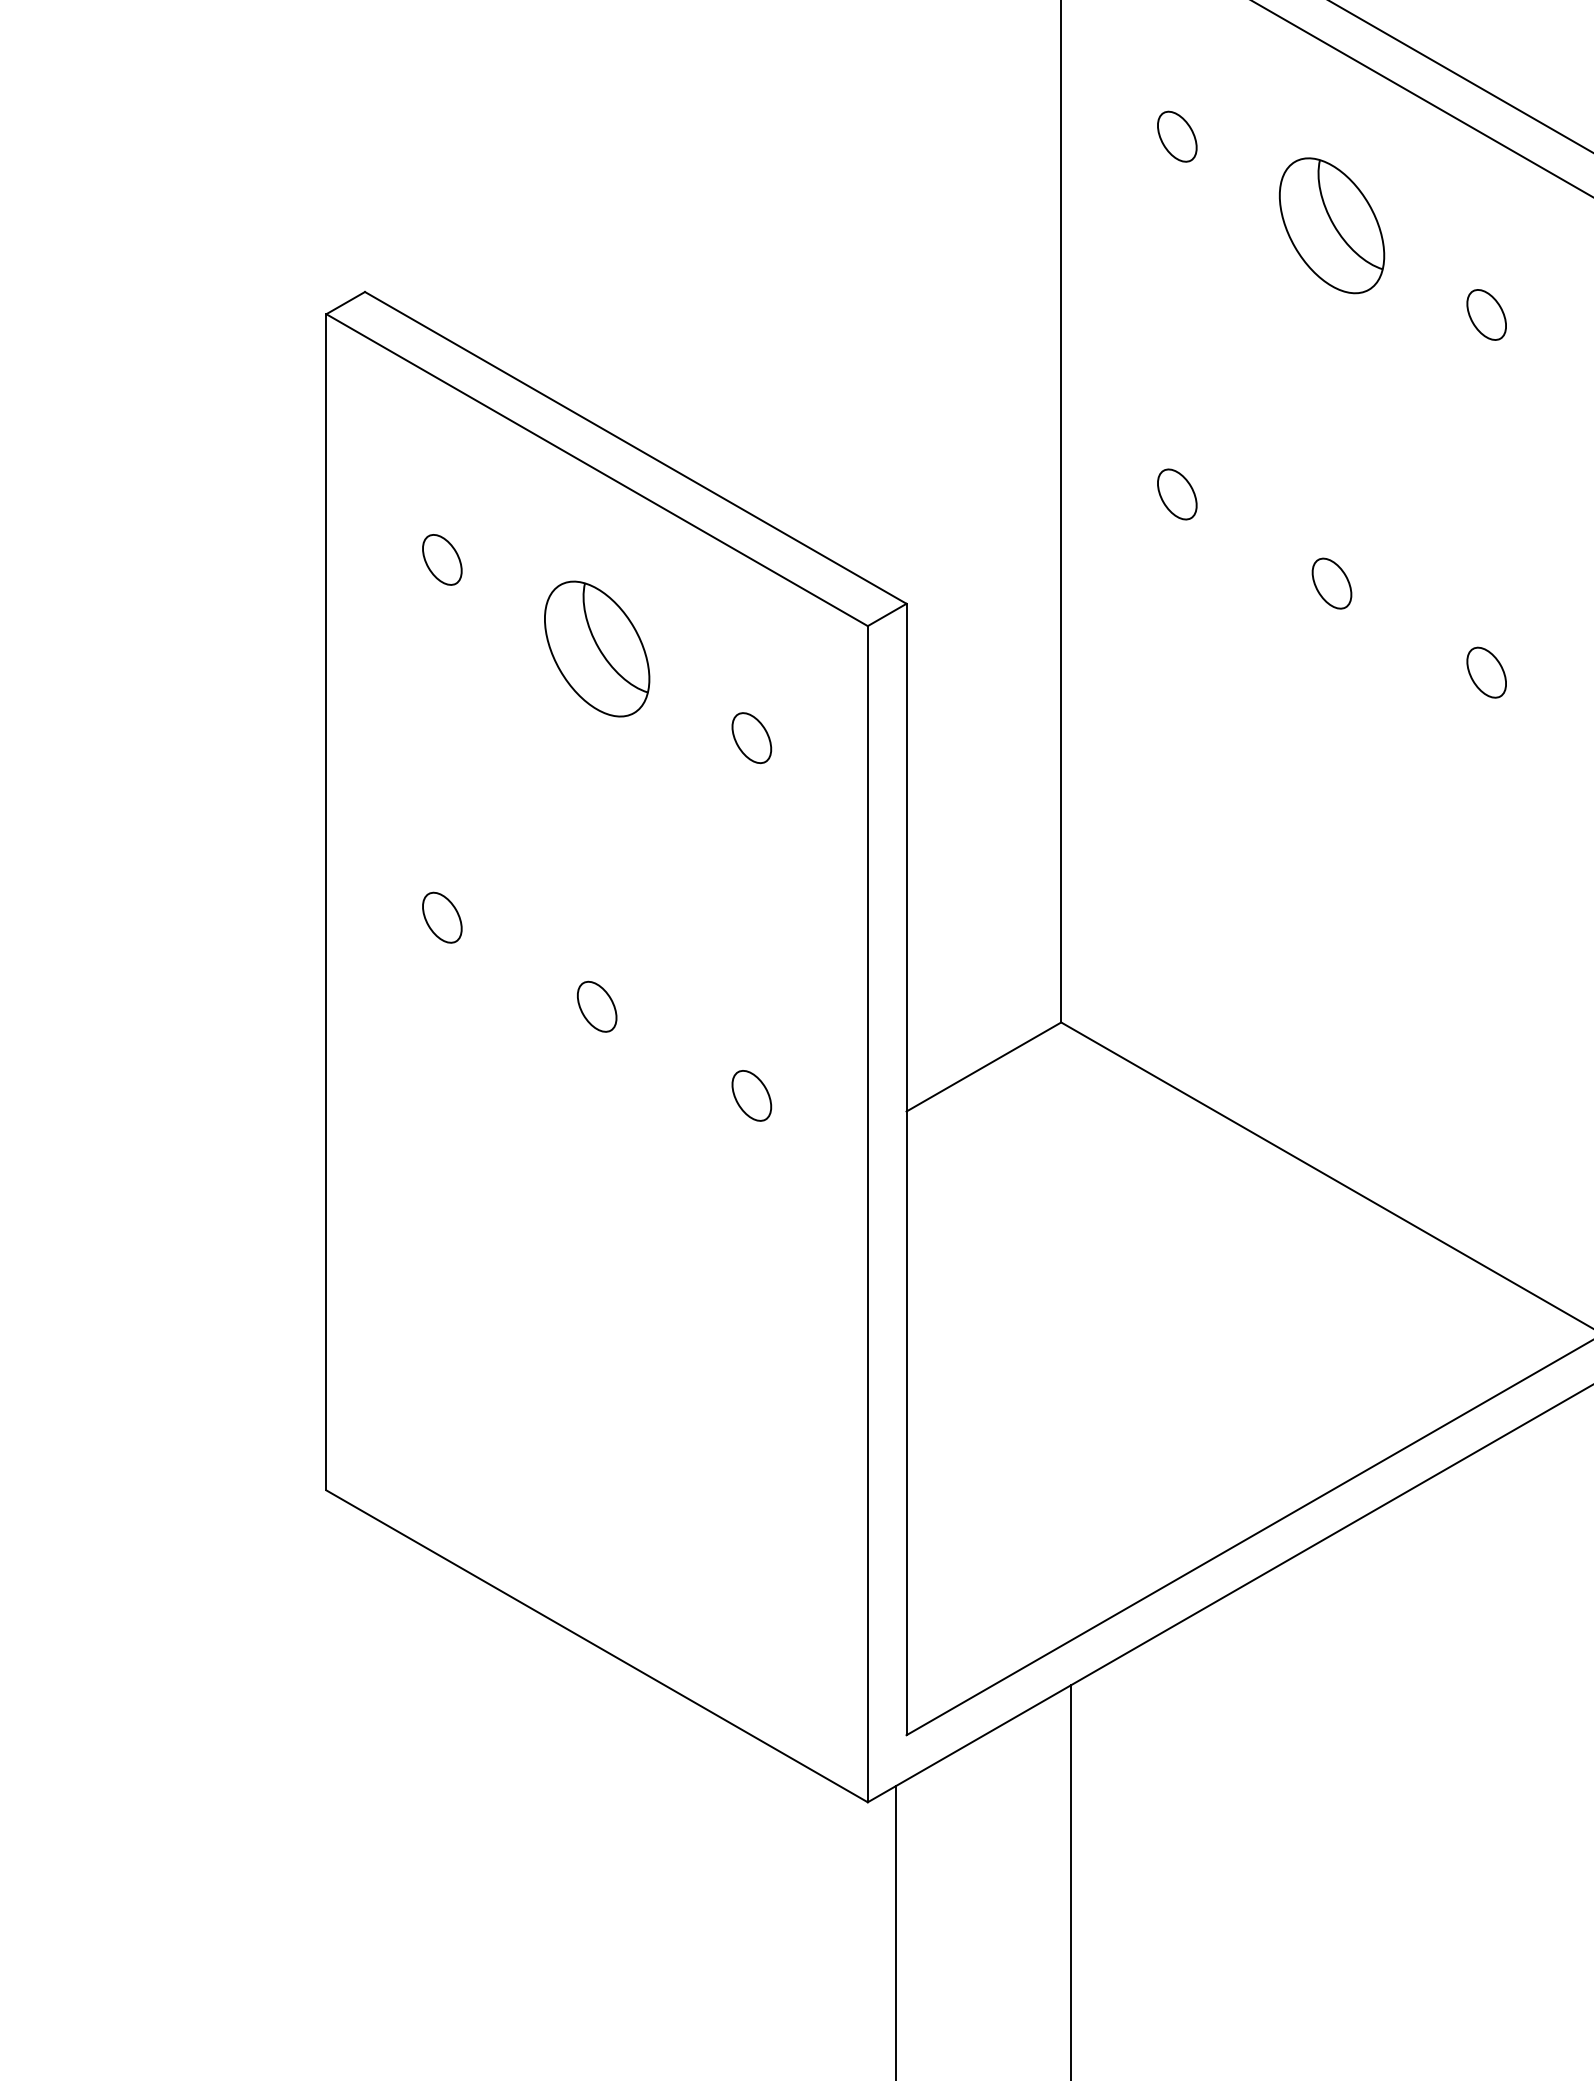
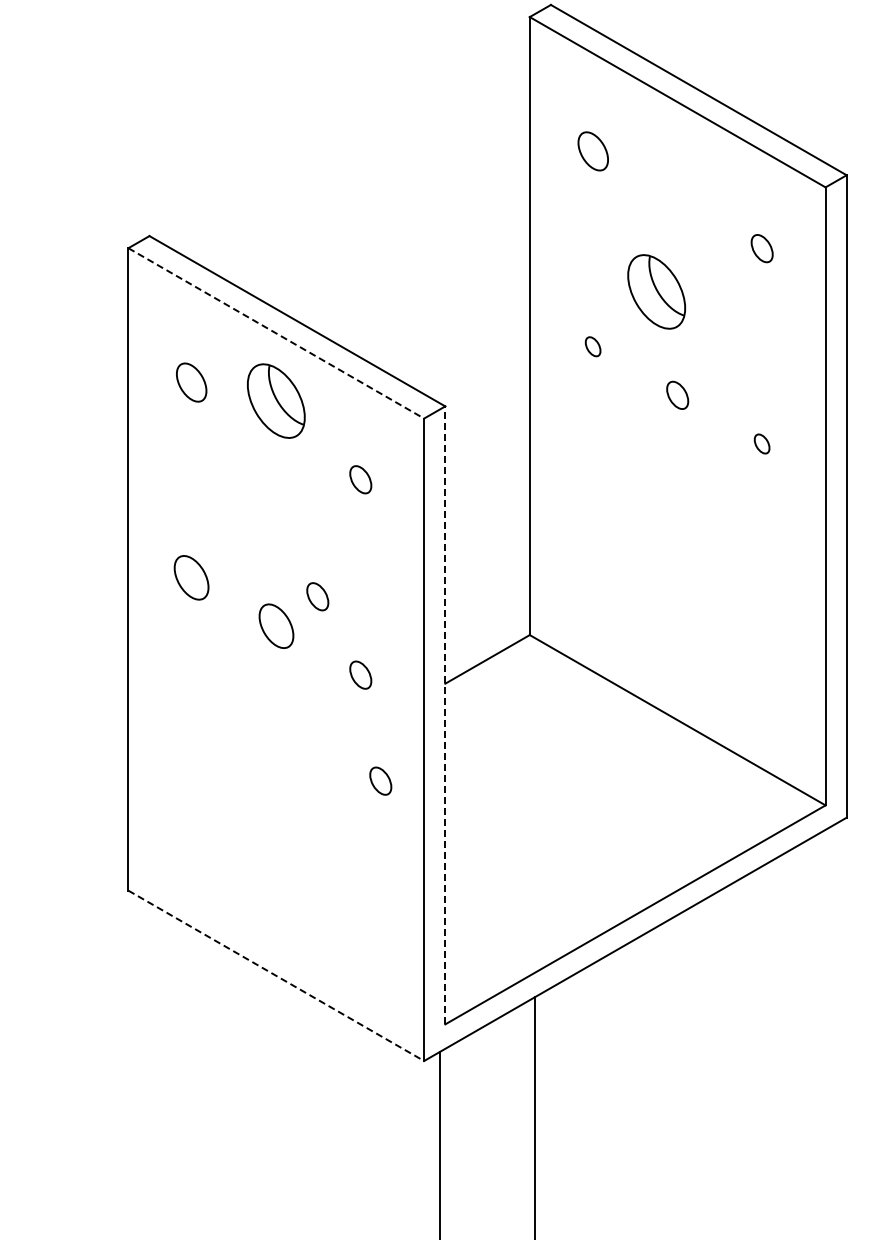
part: (1176, 135) -> (592, 150), size x1.4
part: (1331, 225) -> (656, 291), moved
line: (597, 470) -> (276, 333), solid -> dashed
part: (1176, 494) -> (592, 346), size x0.7
part: (441, 558) -> (191, 381), size x1.4
part: (597, 647) -> (276, 400), moved
part: (1485, 671) -> (761, 443), size x0.7
part: (441, 917) -> (191, 577), size x1.6
part: (672, 951) -> (317, 596), added
part: (595, 1006) -> (275, 626), size x1.6
line: (906, 1169) -> (445, 715), solid -> dashed
part: (787, 1288) -> (380, 780), added
line: (597, 1645) -> (276, 975), solid -> dashed

